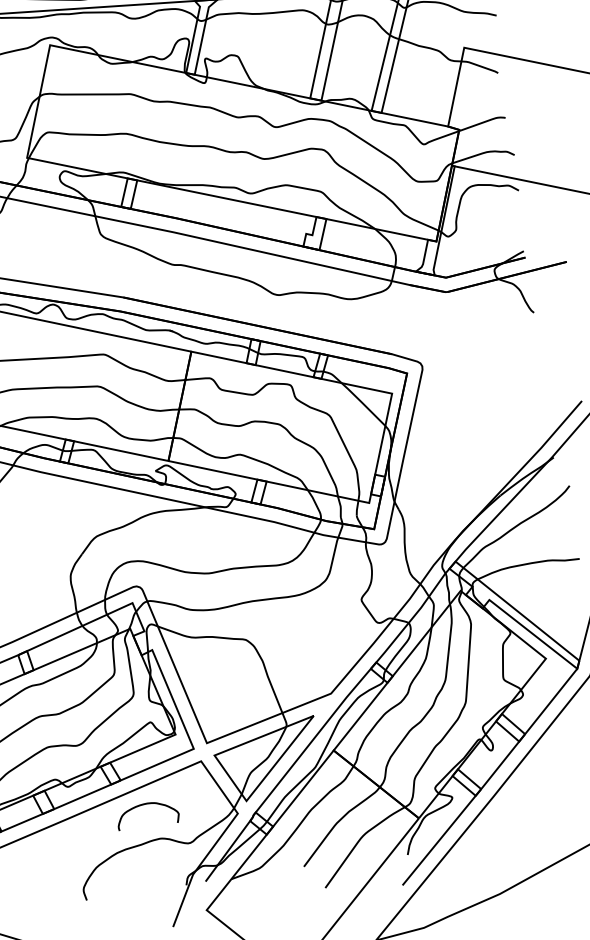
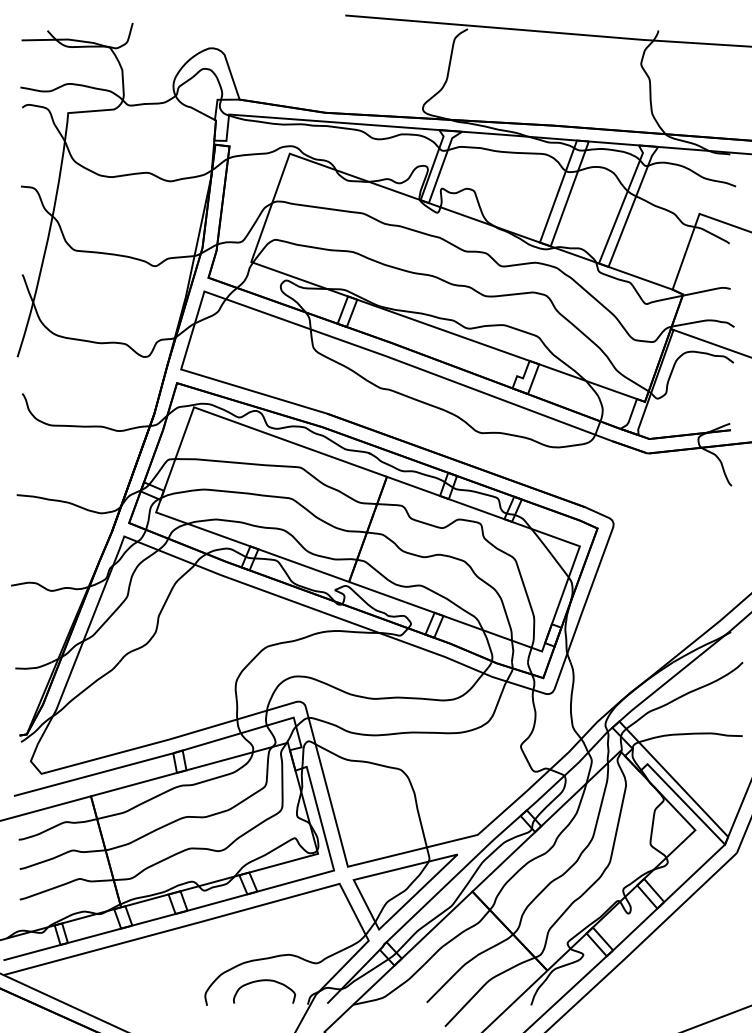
curve: (146, 804) -> (264, 981), moved

